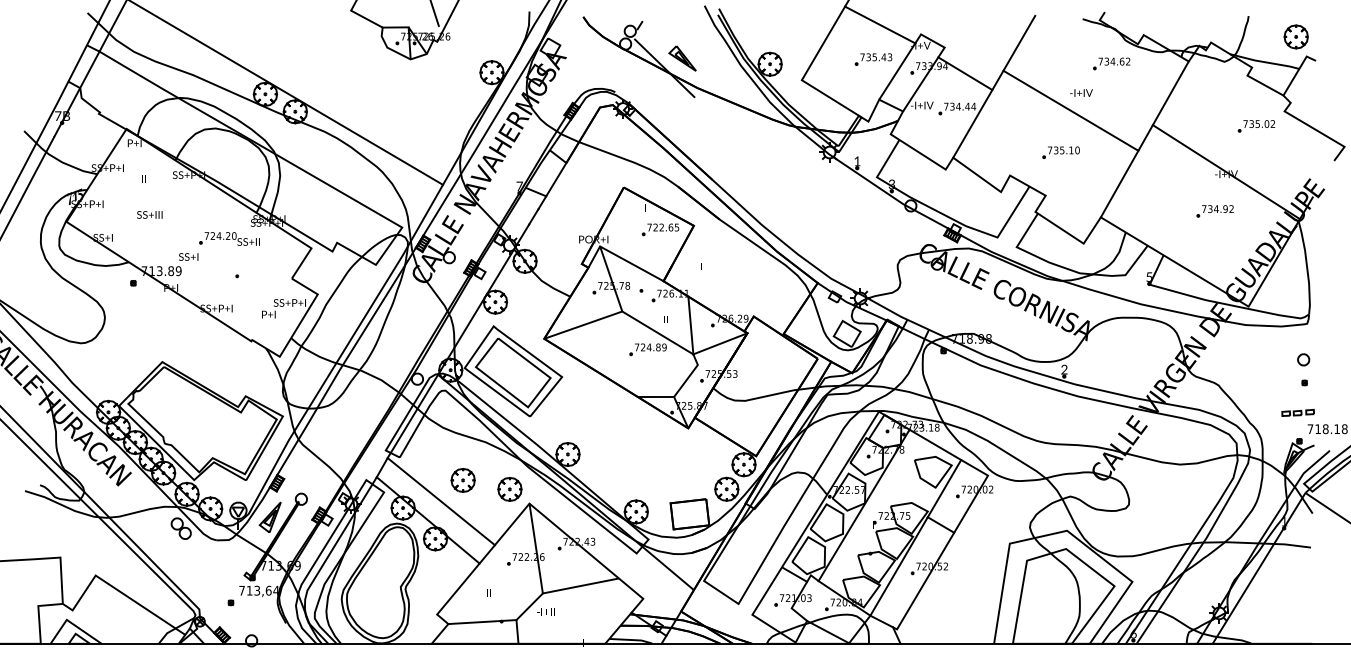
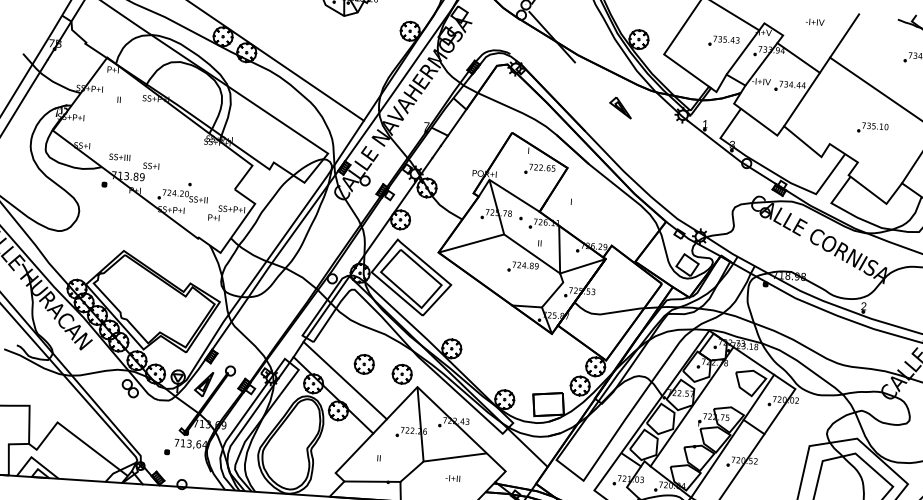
part: (682, 58) -> (620, 107), moved
text: (1081, 92) -> (815, 21), moved
text: (149, 214) -> (119, 156), moved
part: (229, 238) -> (182, 195), moved
text: (545, 611) -> (452, 478), moved

